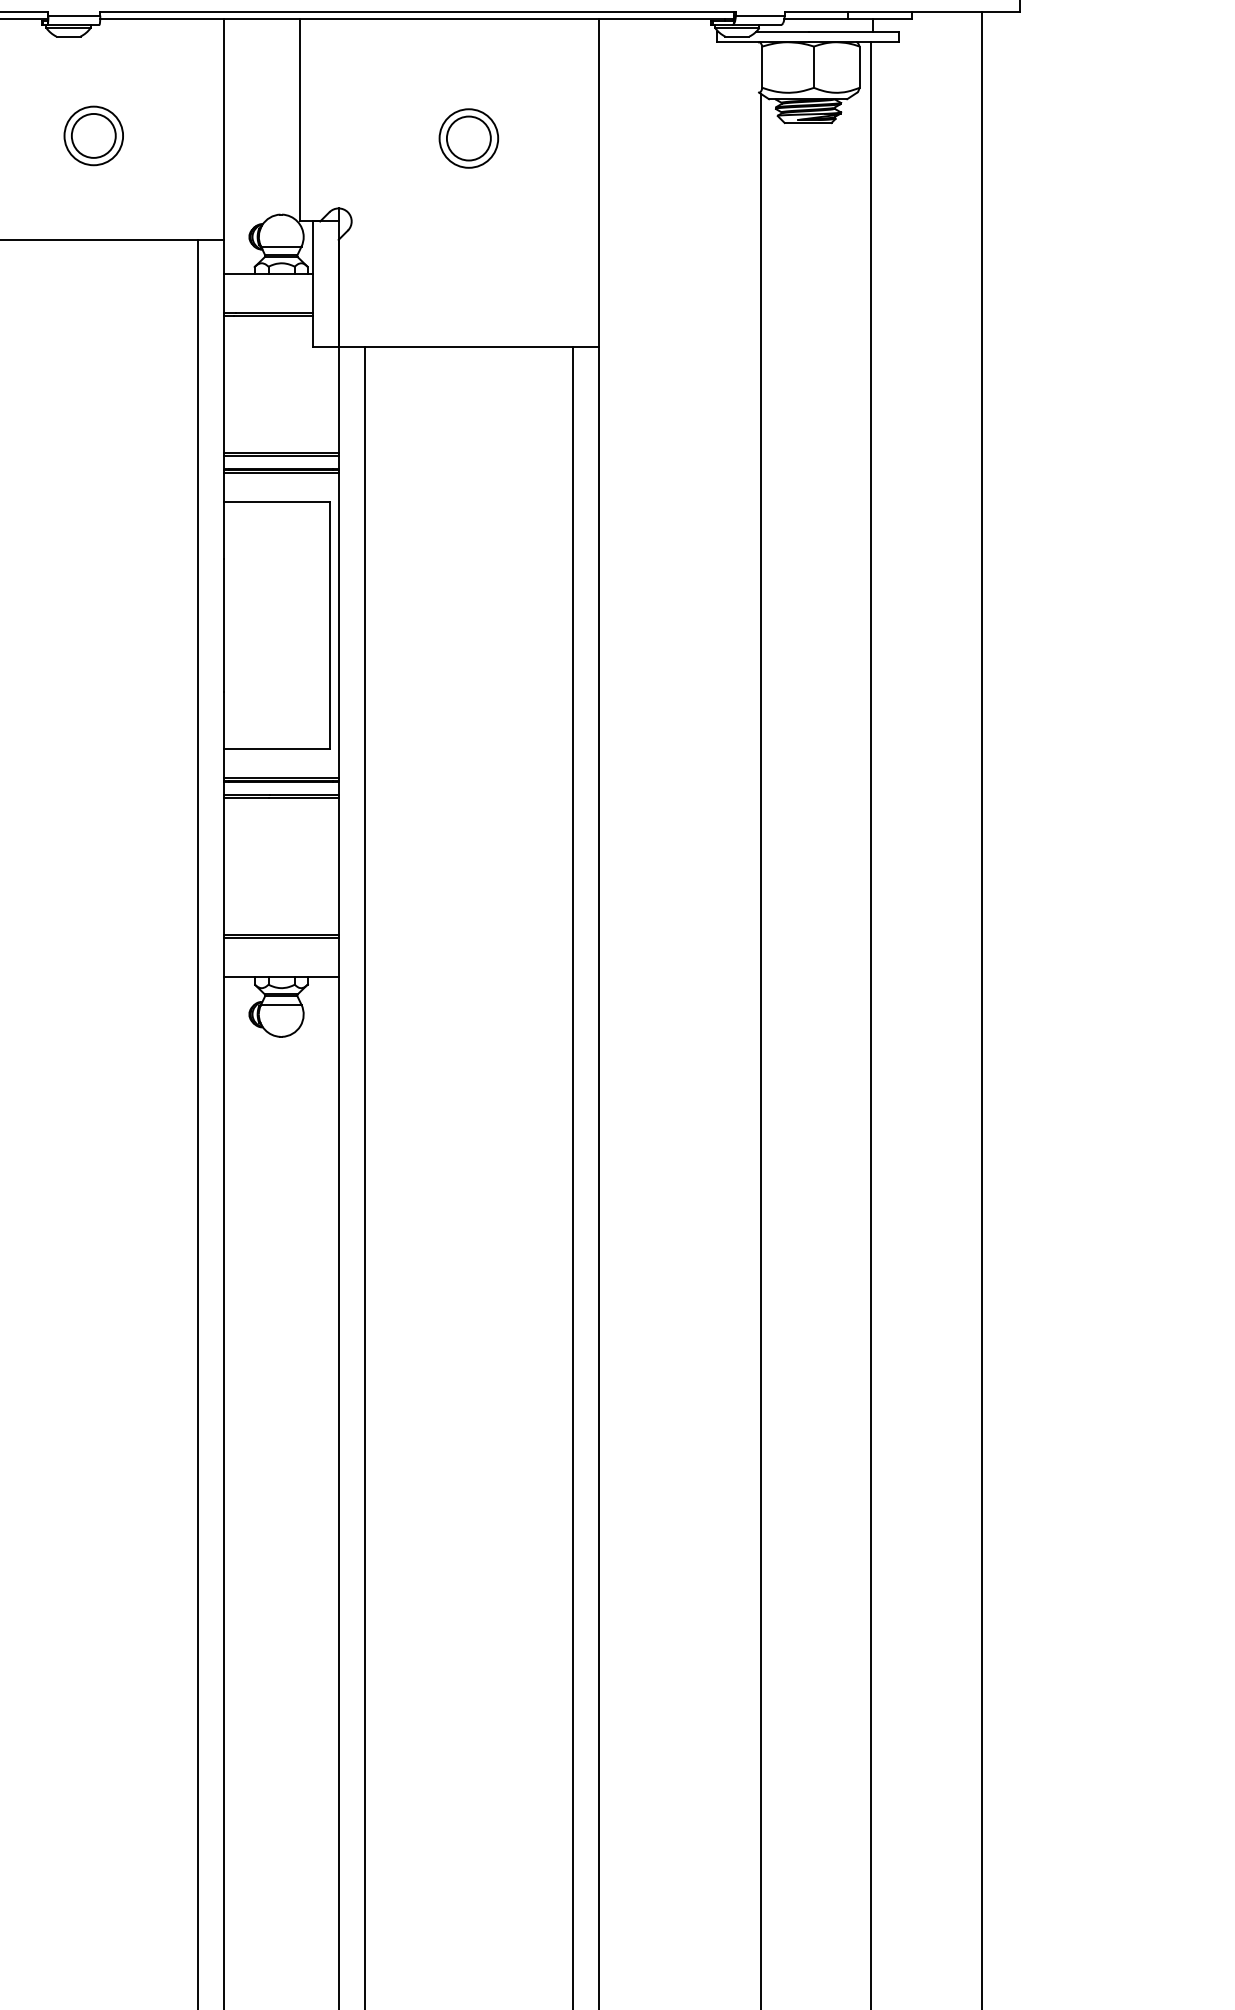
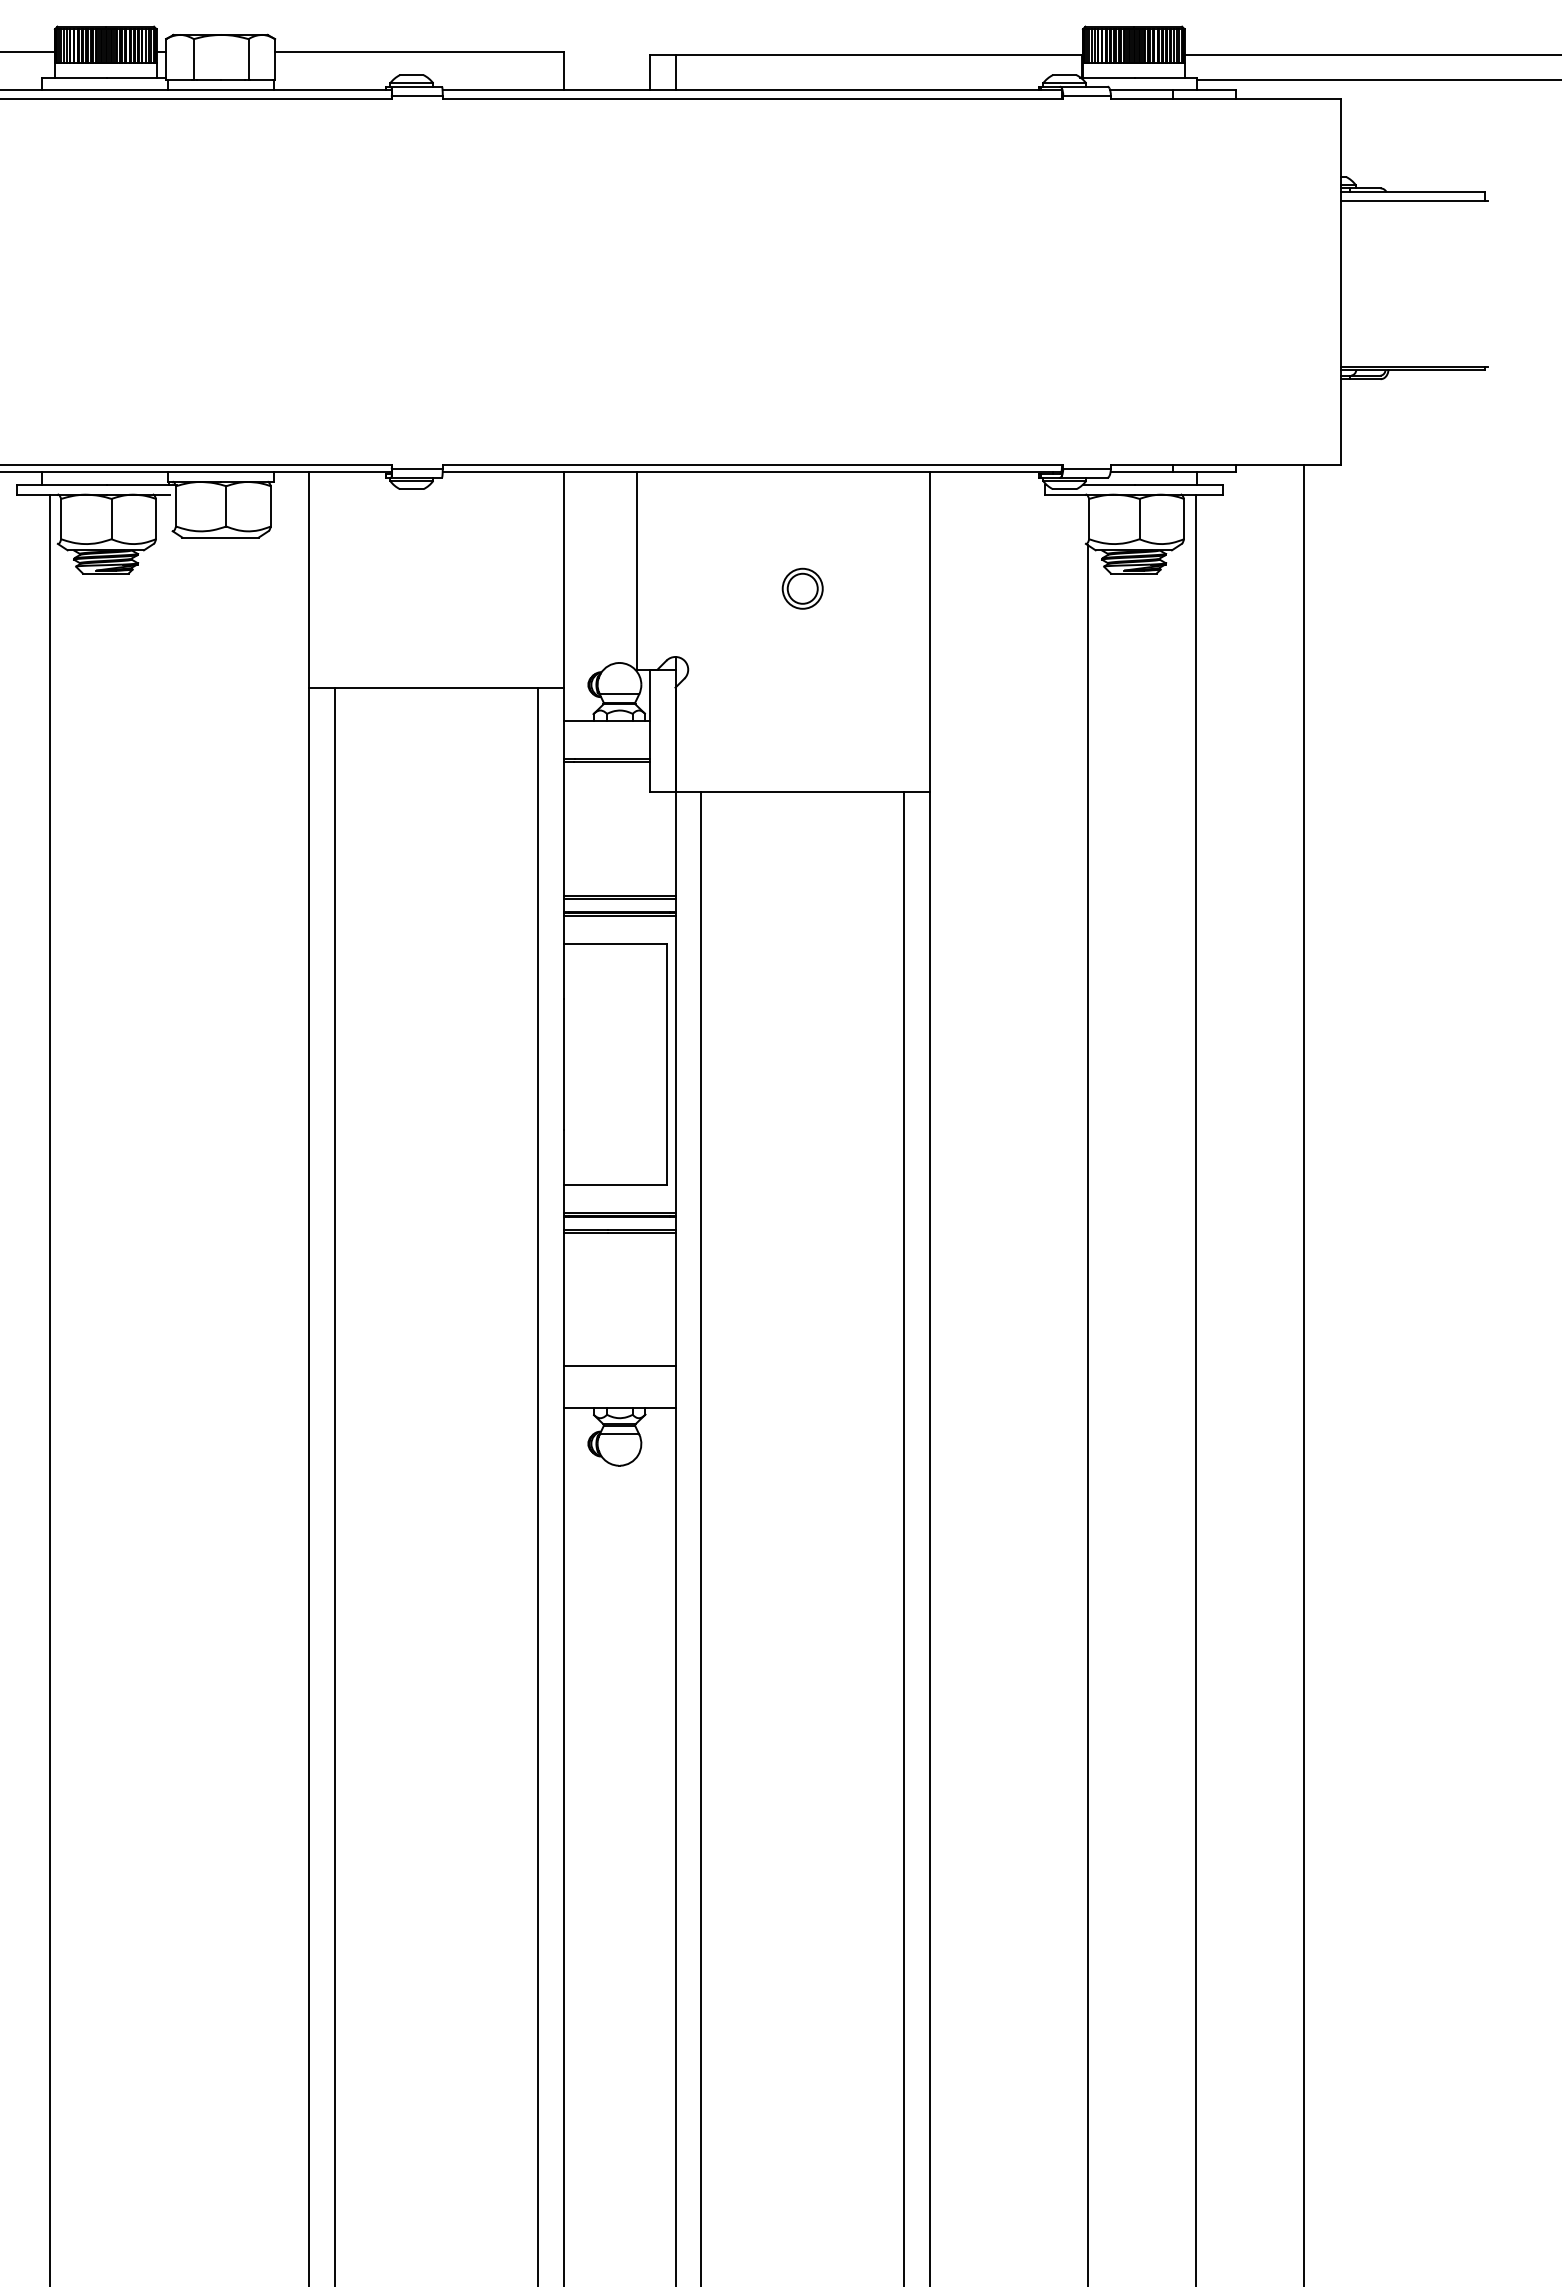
part: (93, 135) -> (436, 585), removed
part: (468, 138) -> (802, 588), size x0.7
line: (281, 938) -> (619, 1369), removed

